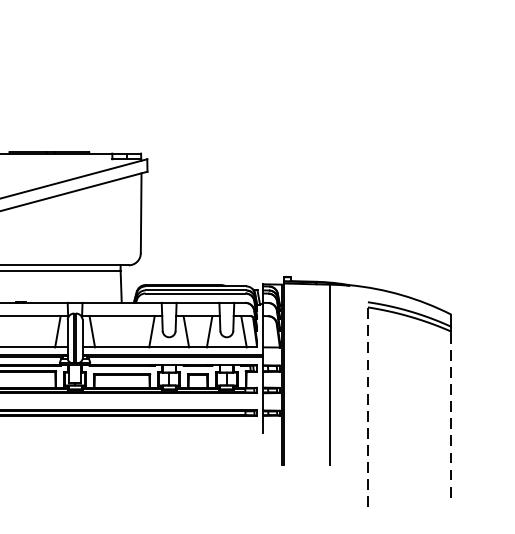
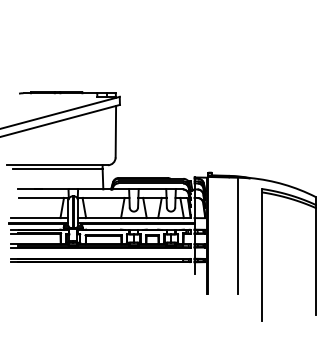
line: (367, 403) -> (261, 254), dashed -> solid
line: (450, 413) -> (315, 260), dashed -> solid

